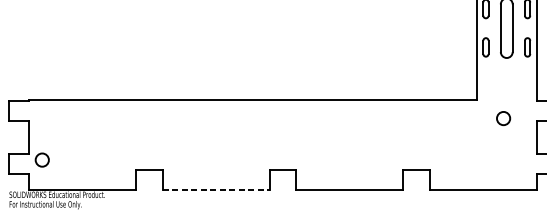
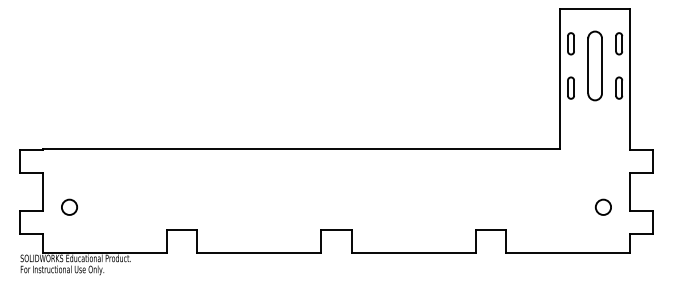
circle: (502, 117) -> (602, 206), moved
circle: (42, 159) -> (69, 206), moved
line: (216, 190) -> (259, 253), dashed -> solid

